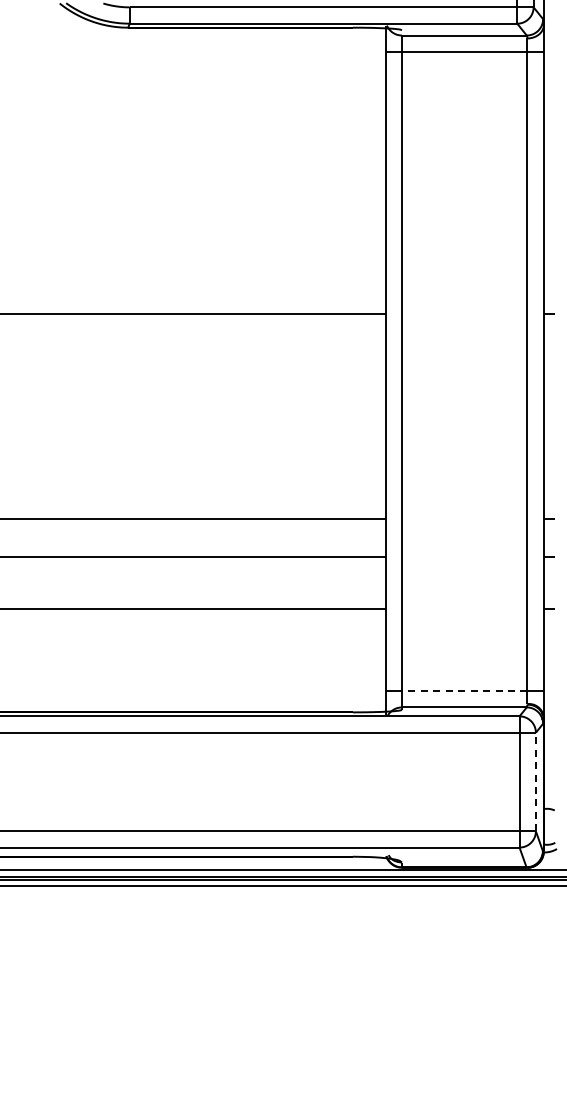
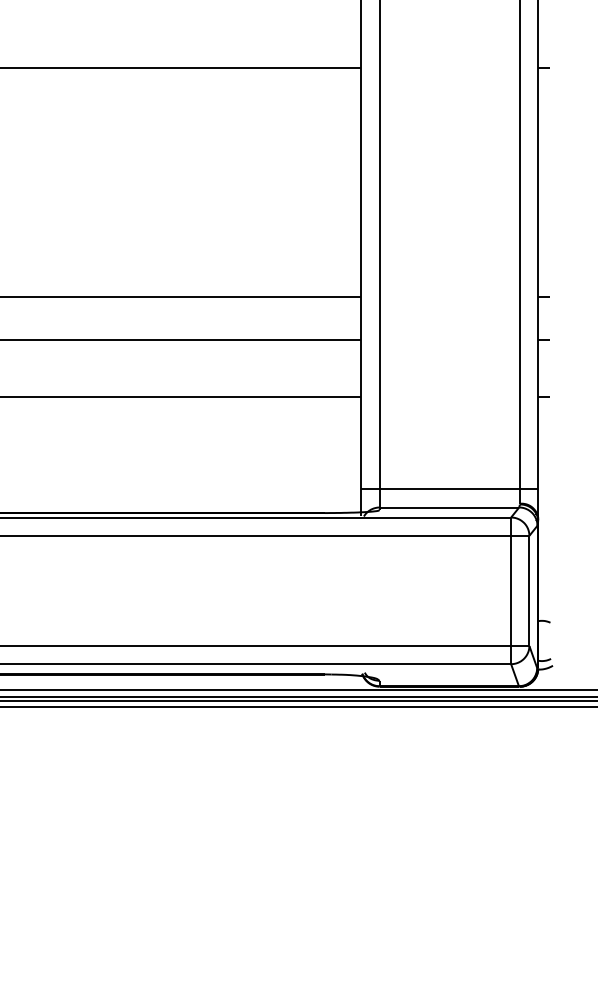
line: (464, 691) -> (449, 489), dashed -> solid
line: (535, 781) -> (528, 590), dashed -> solid

